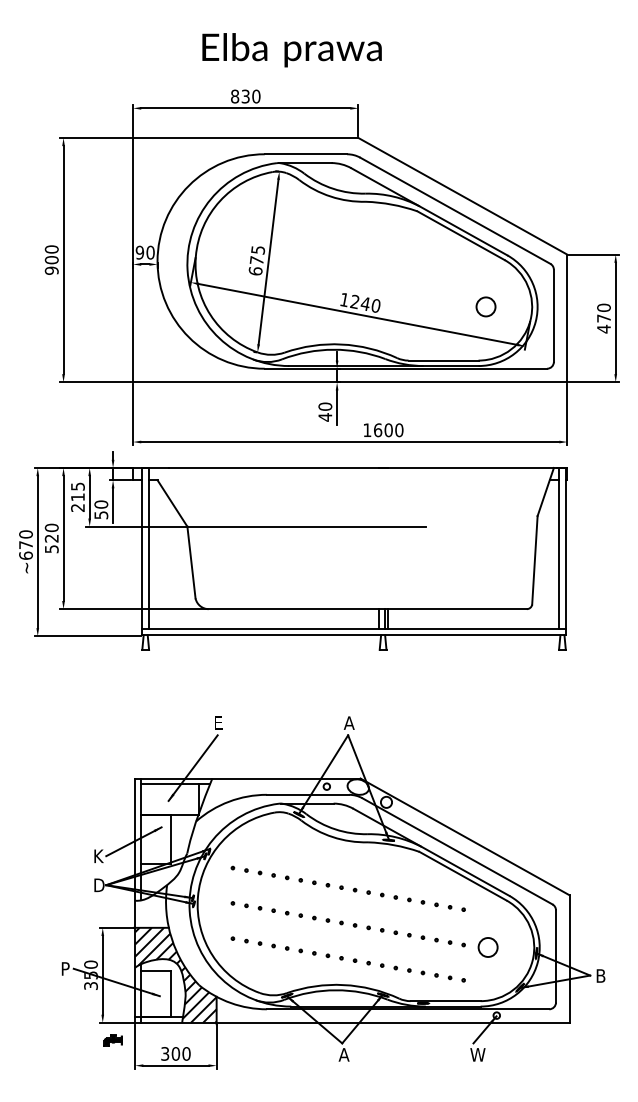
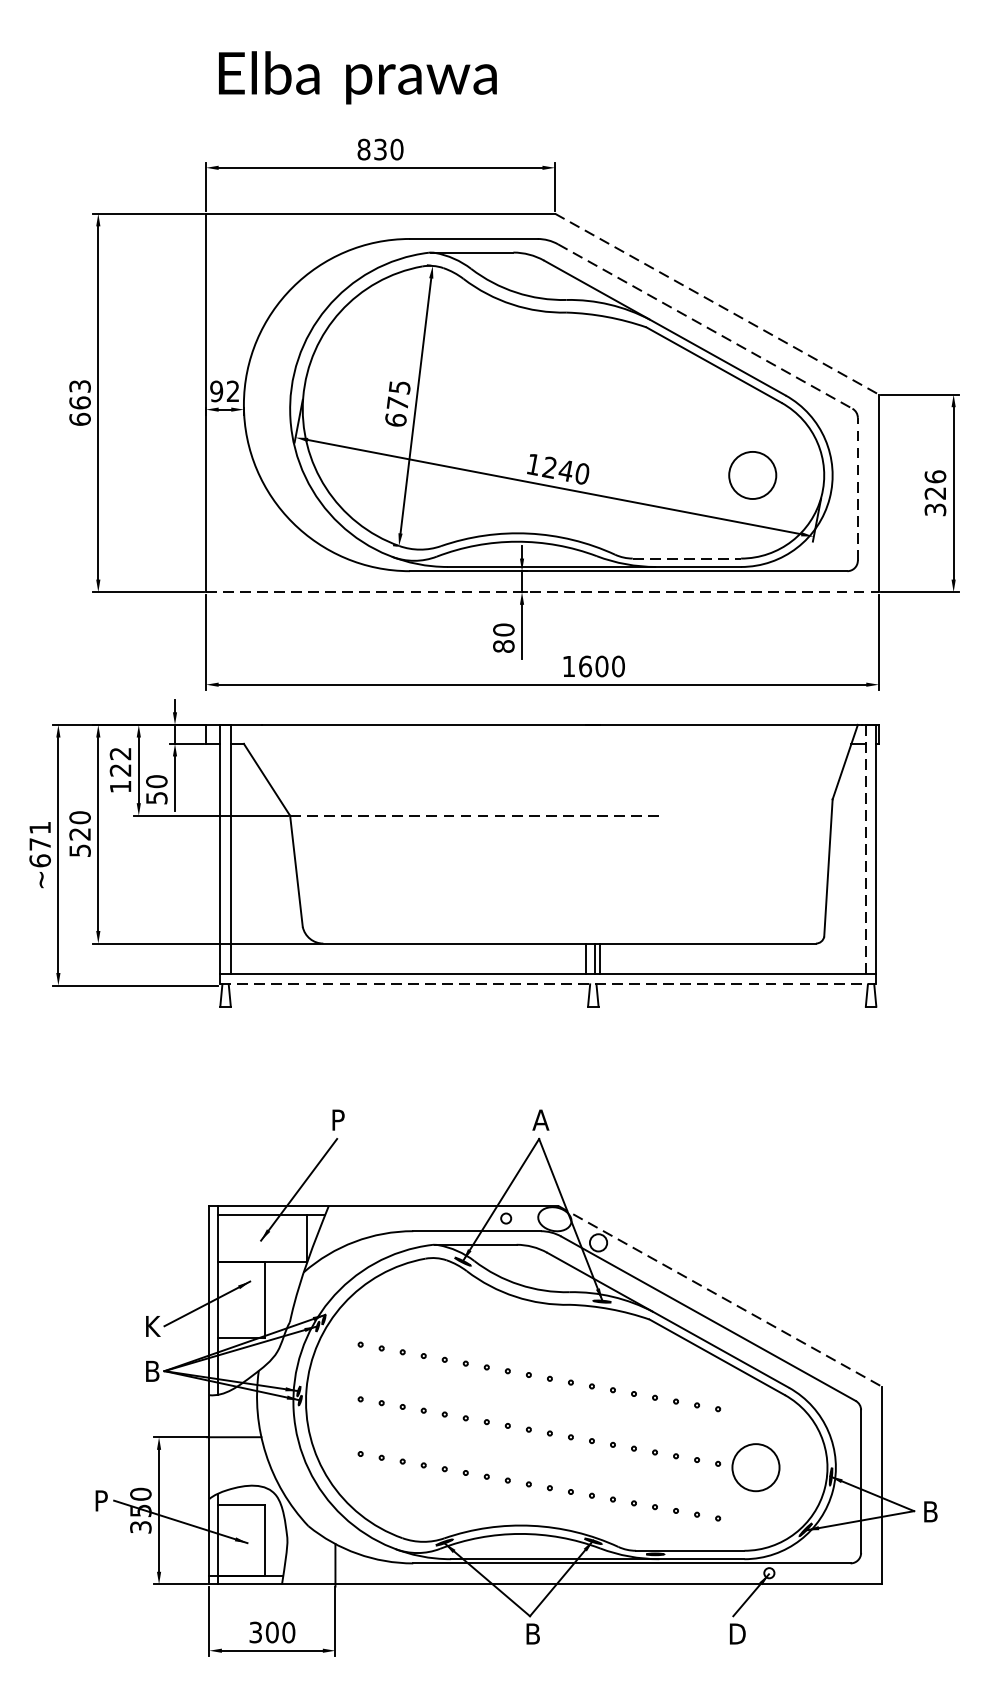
text: (291, 50) -> (356, 78), moved
line: (462, 196) -> (716, 304), solid -> dashed
line: (455, 210) -> (705, 326), solid -> dashed
text: (150, 252) -> (232, 391), 90 -> 92
text: (51, 259) -> (79, 401), 900 -> 663
circle: (485, 306) -> (751, 474), size x1.6
line: (553, 315) -> (857, 488), solid -> dashed
text: (603, 318) -> (934, 493), 470 -> 326
line: (443, 360) -> (686, 558), solid -> dashed
line: (350, 382) -> (542, 592), solid -> dashed
text: (325, 417) -> (504, 646), 40 -> 80
text: (77, 496) -> (119, 769), 215 -> 122
line: (306, 526) -> (474, 815), solid -> dashed
text: (25, 534) -> (39, 827), ~670 -> ~671
line: (559, 548) -> (866, 849), solid -> dashed
line: (354, 635) -> (548, 984), solid -> dashed
text: (218, 722) -> (338, 1119), E -> P
line: (465, 836) -> (720, 1295), solid -> dashed
text: (100, 885) -> (155, 1371), D -> B
circle: (487, 946) -> (755, 1466), size x1.6
hatch: (175, 974) -> (271, 1509), removed
part: (112, 1040) -> (174, 1611), removed
text: (343, 1054) -> (531, 1633), A -> B
text: (477, 1054) -> (739, 1633), W -> D

